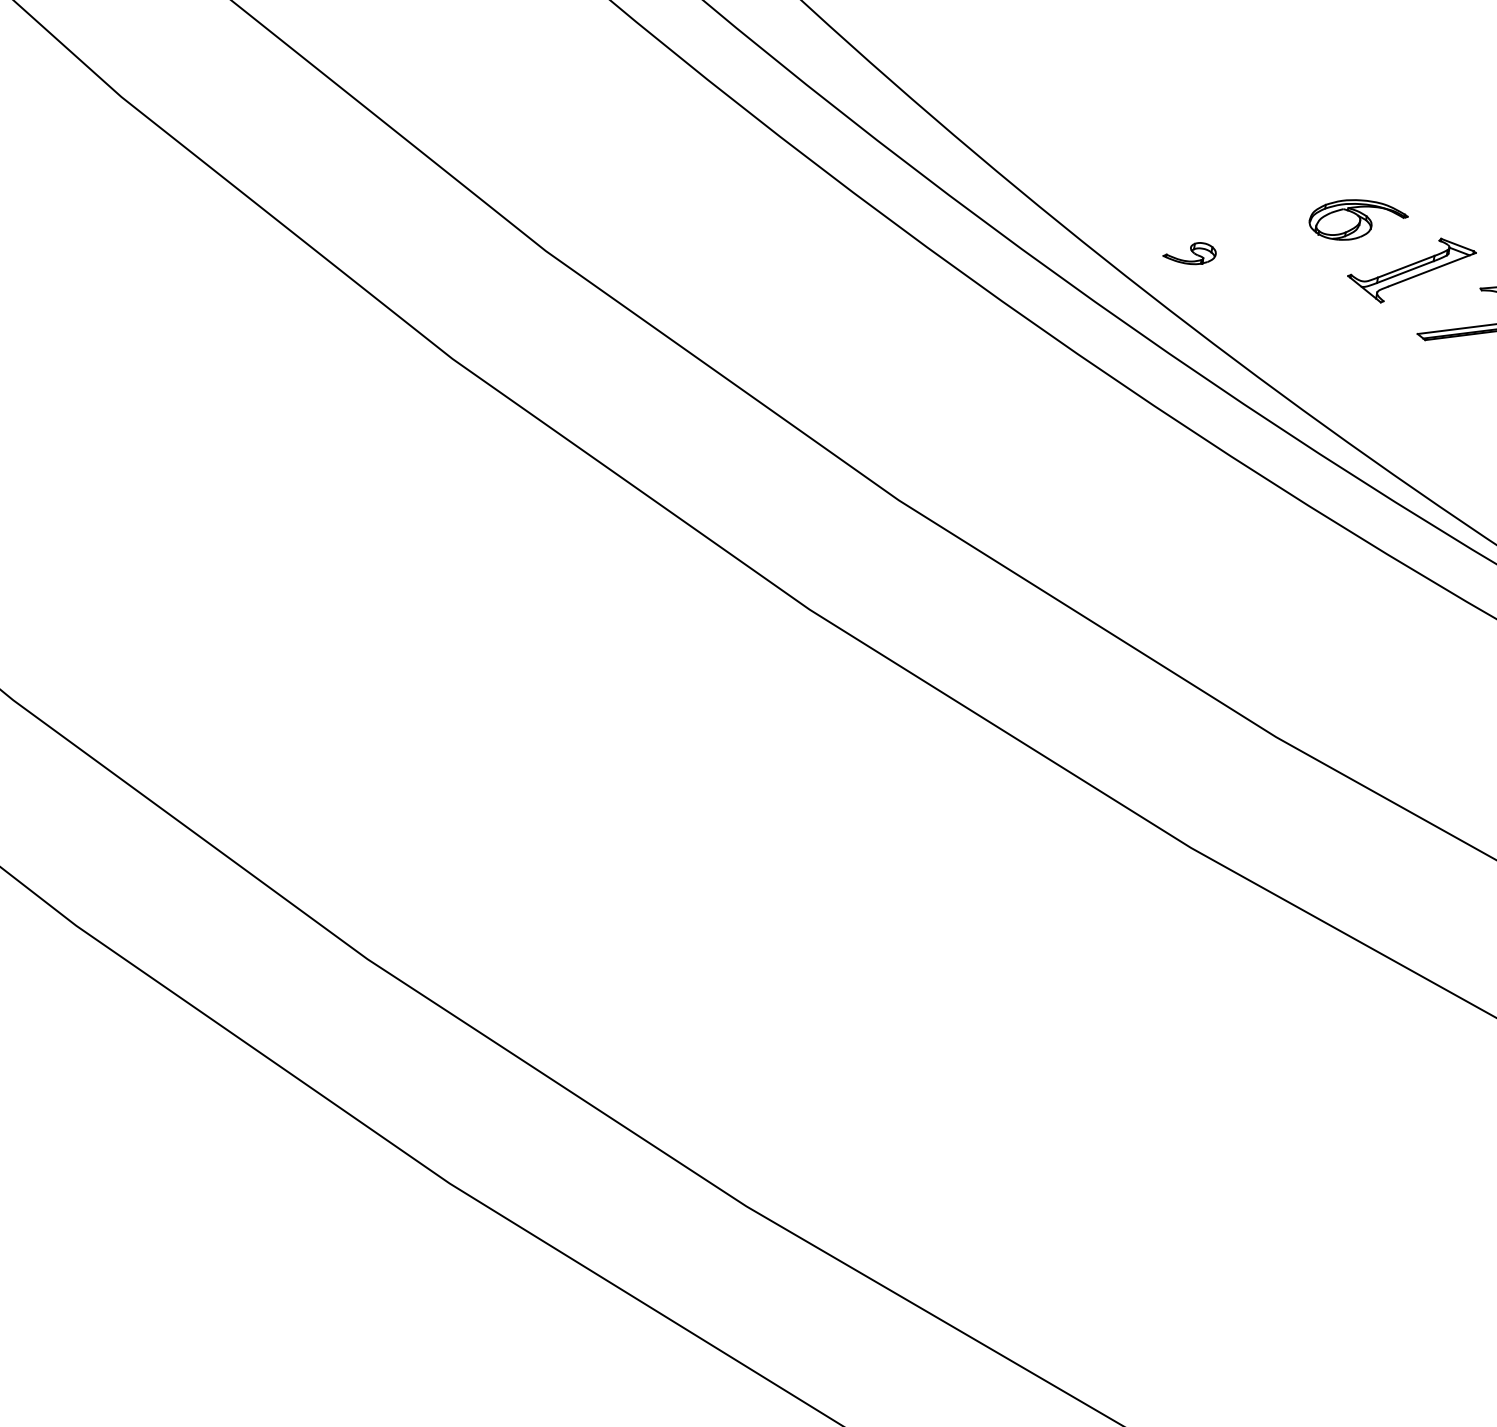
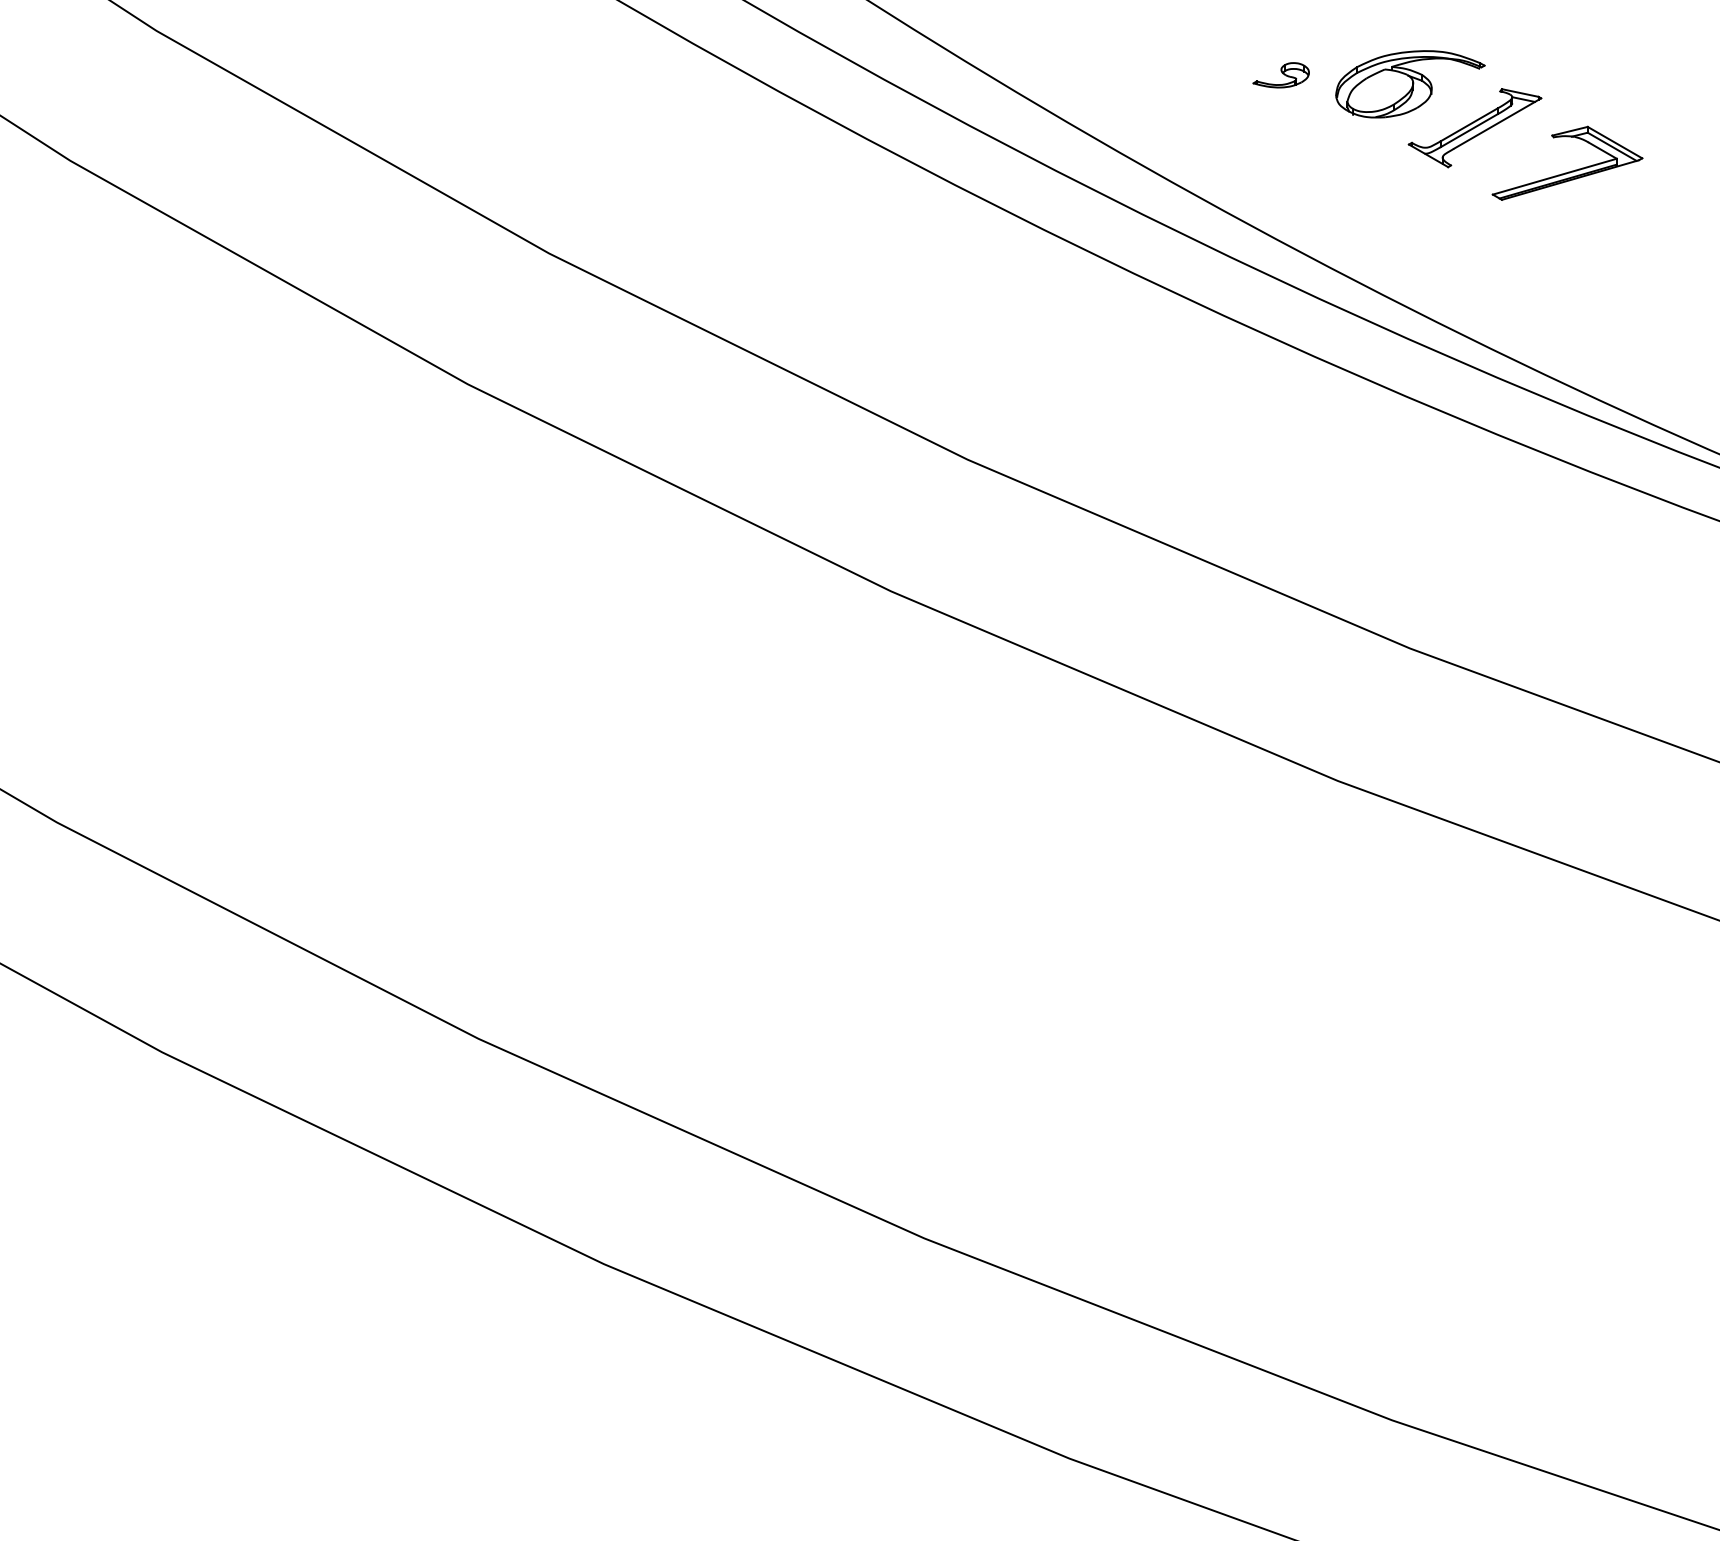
part: (1358, 221) -> (1410, 84), size x1.43
part: (1189, 252) -> (1280, 75), moved

